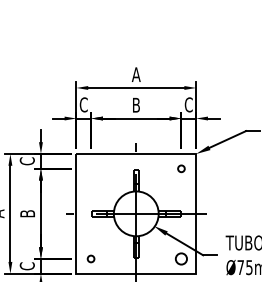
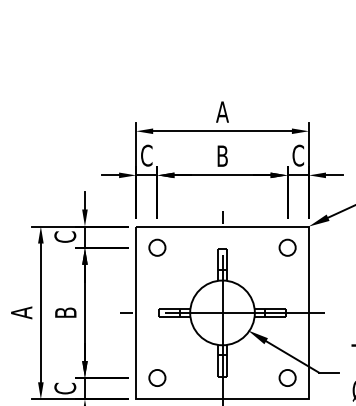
circle: (90, 168) -> (156, 247), added
circle: (181, 168) -> (287, 247), size x1.67
circle: (90, 258) -> (156, 377), size x1.67

